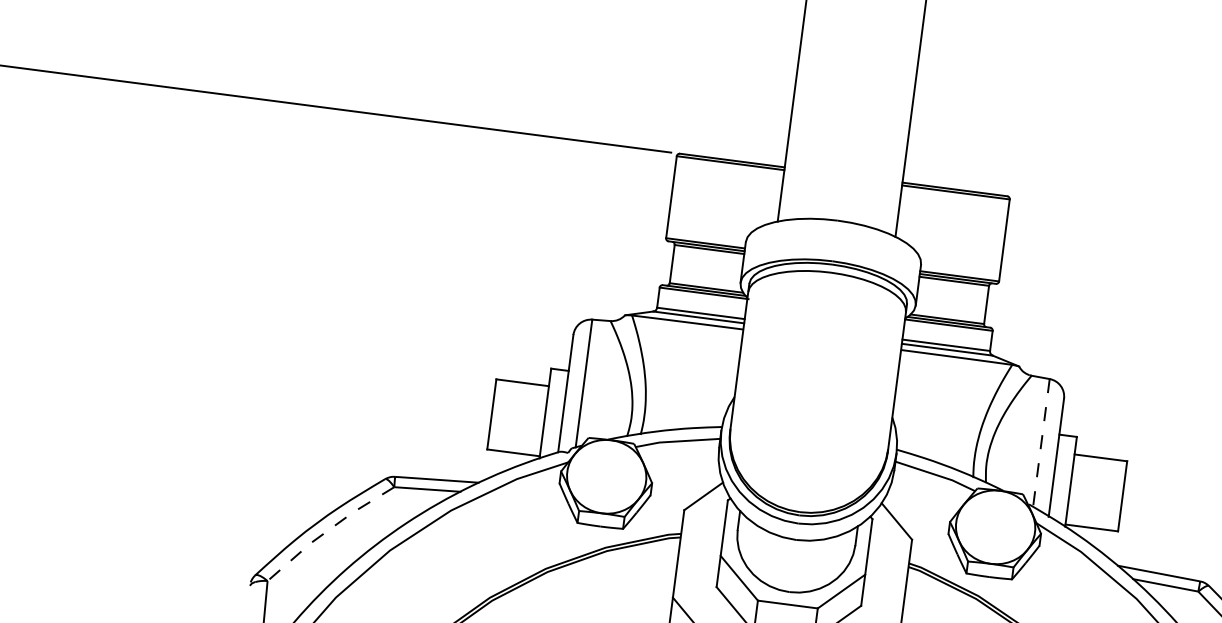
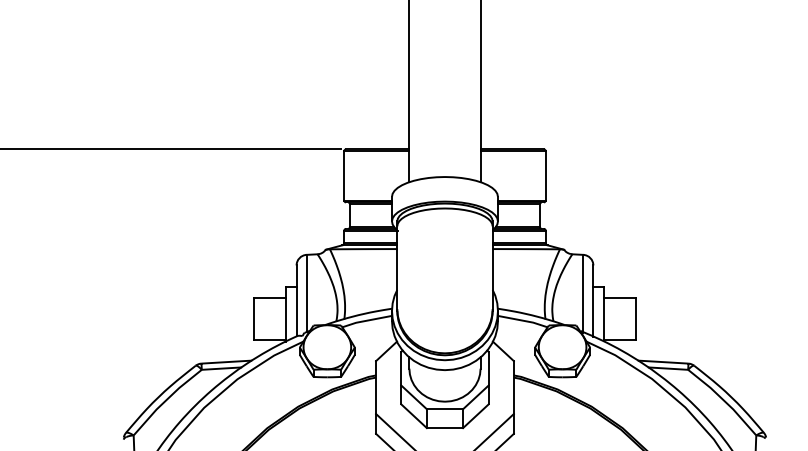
line: (1041, 444) -> (583, 294), dashed -> solid
line: (327, 530) -> (165, 400), dashed -> solid

